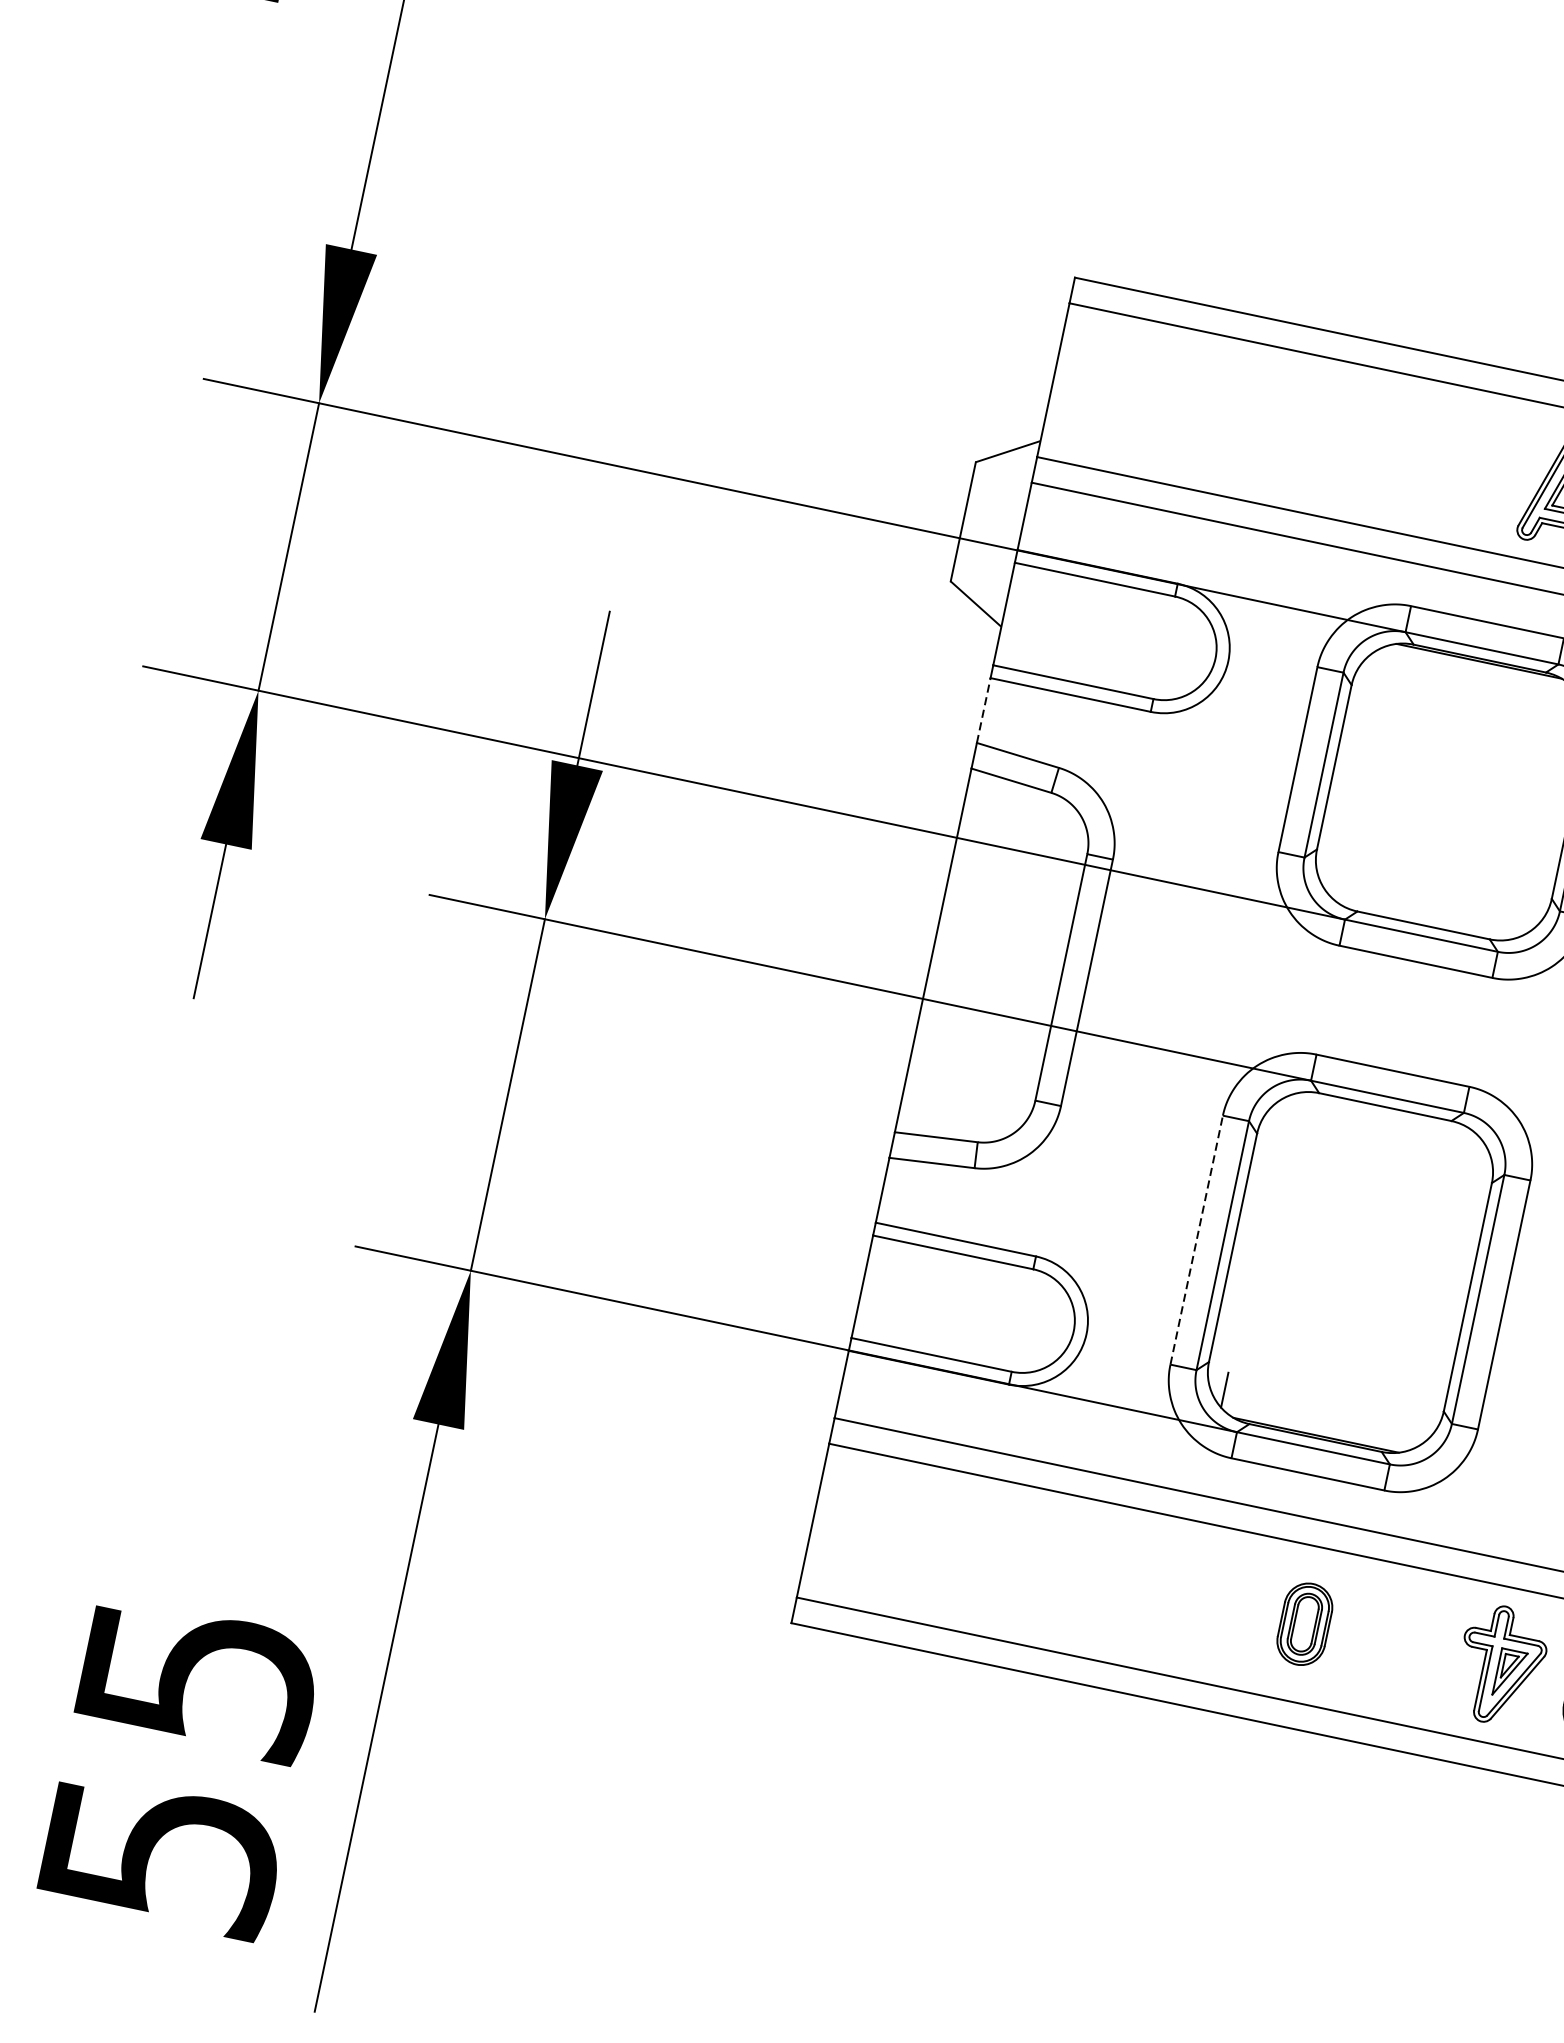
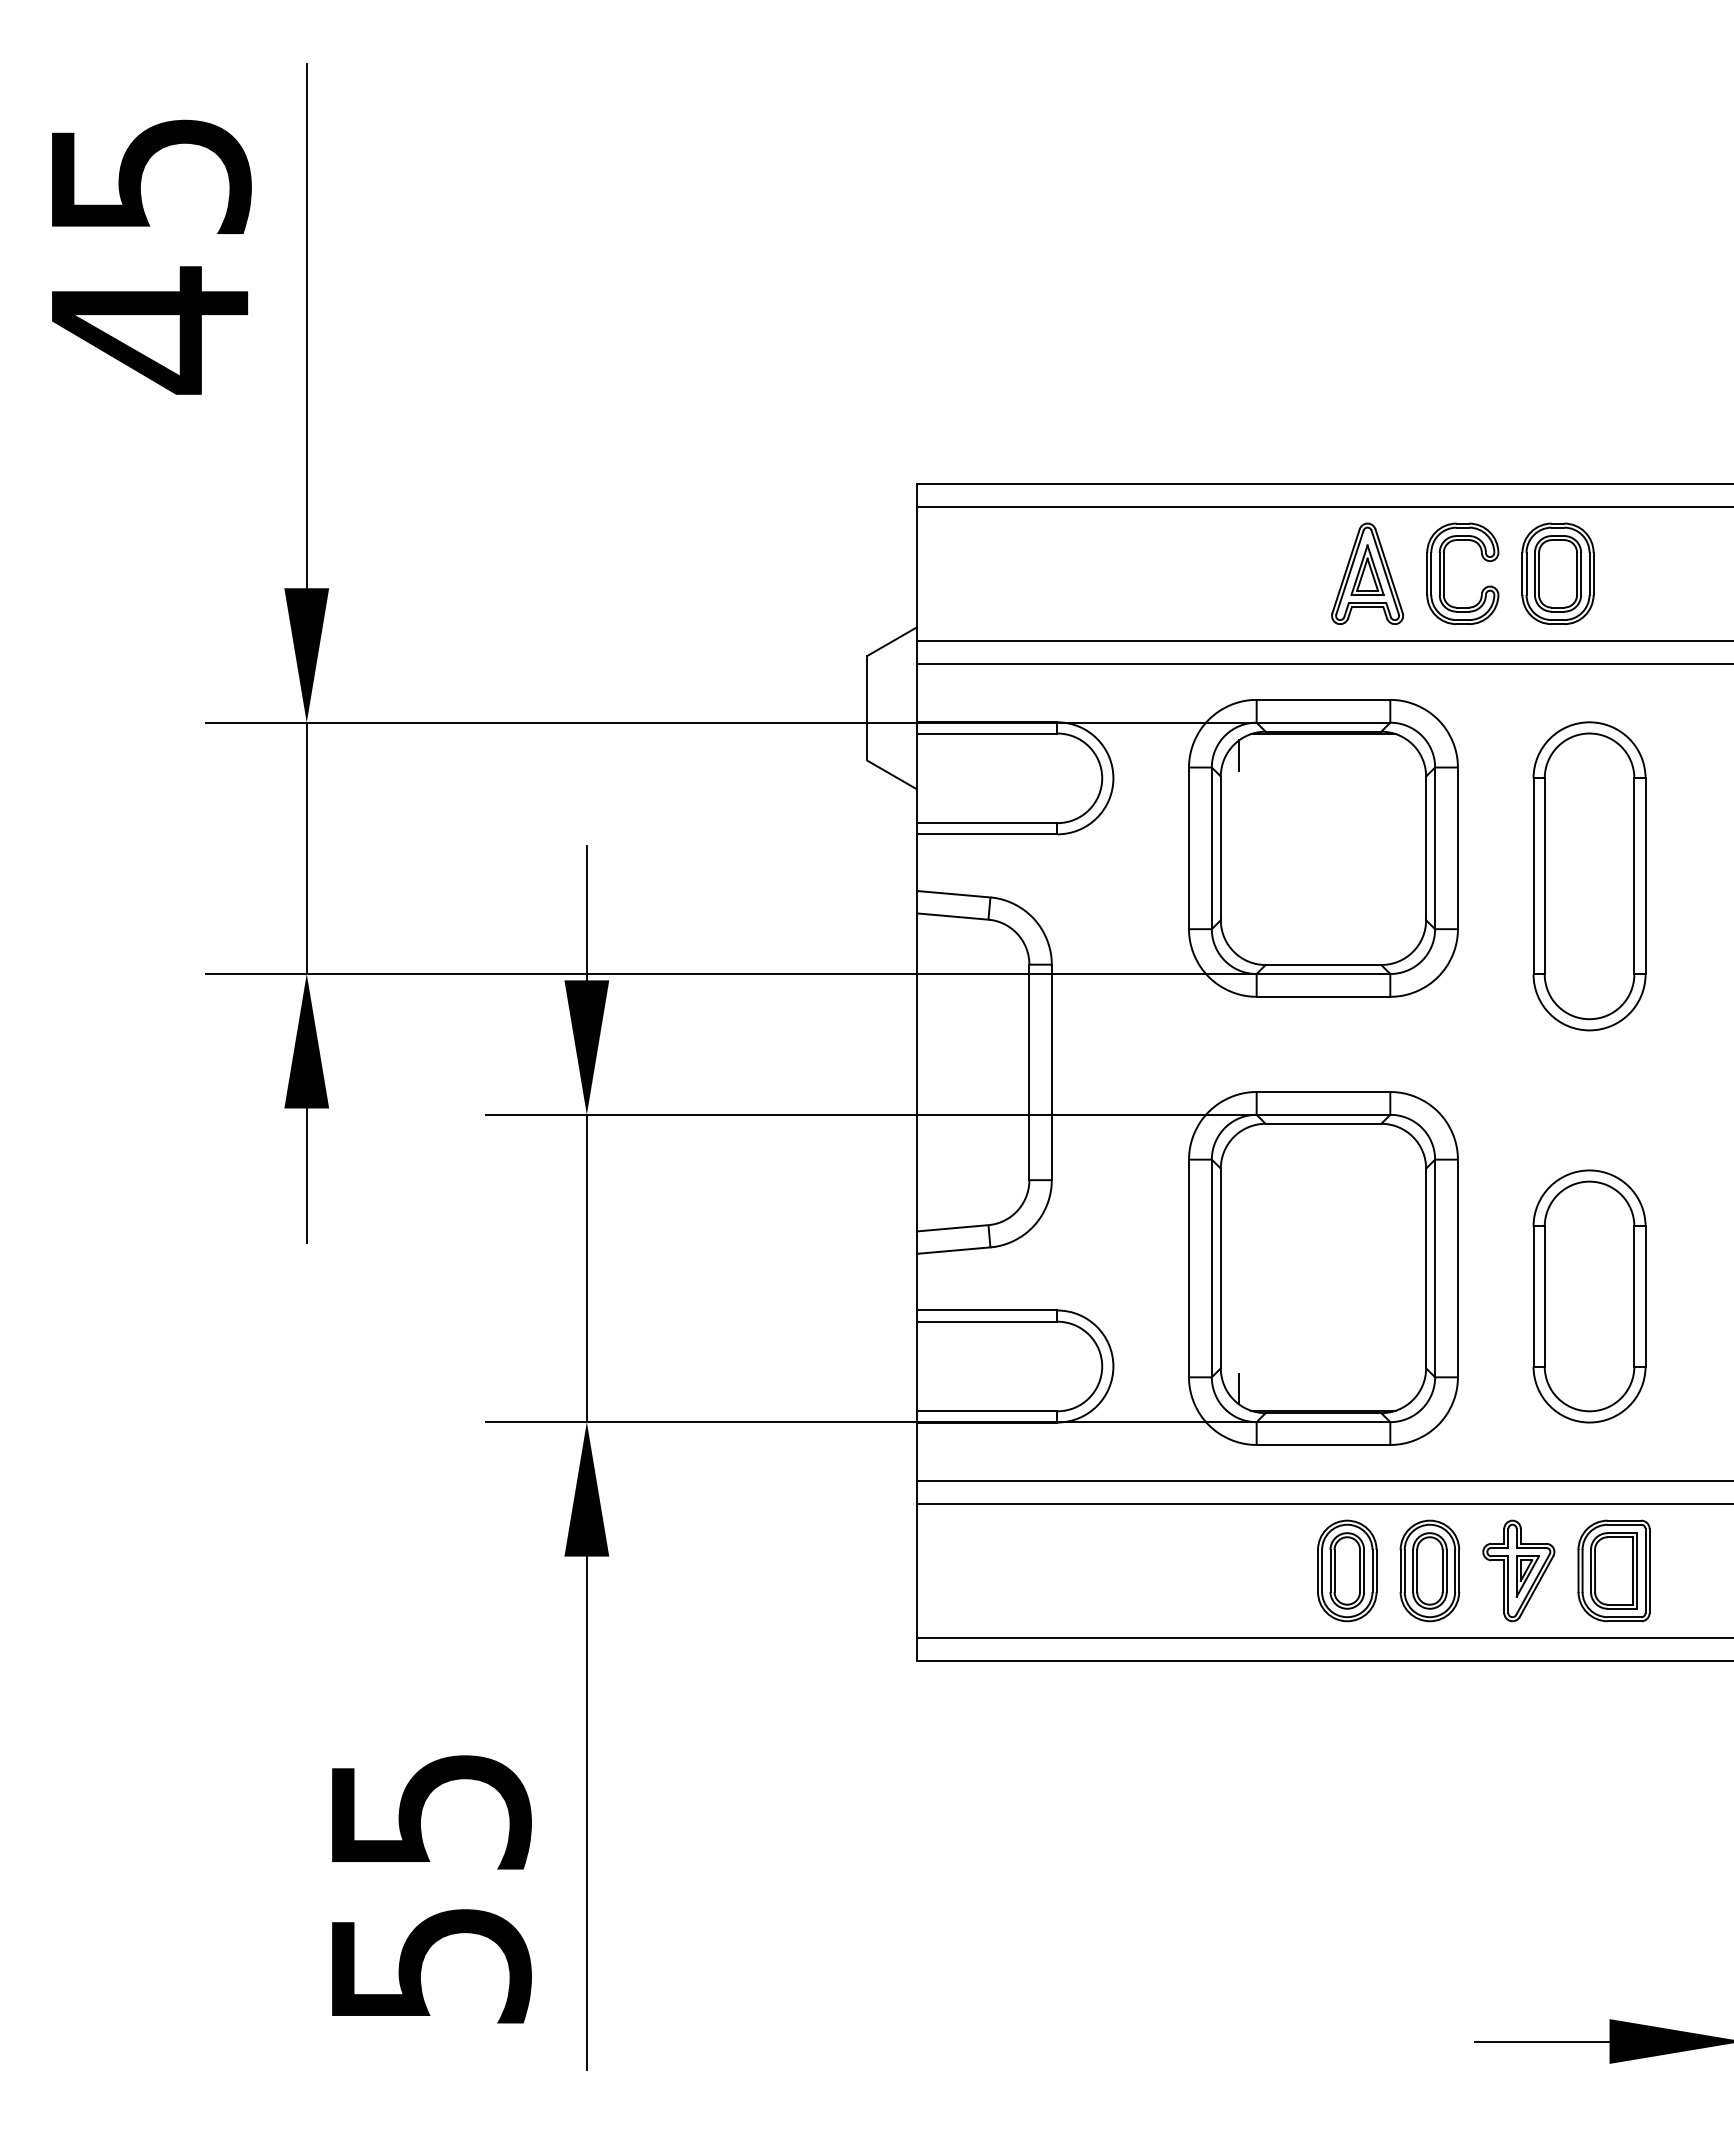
line: (1376, 665) -> (1238, 755), added
line: (983, 710) -> (917, 862), dashed -> solid
line: (1197, 1240) -> (1189, 1268), dashed -> solid
part: (1305, 1623) -> (1347, 1570), size x1.43
part: (1398, 1643) -> (1429, 1570), added

